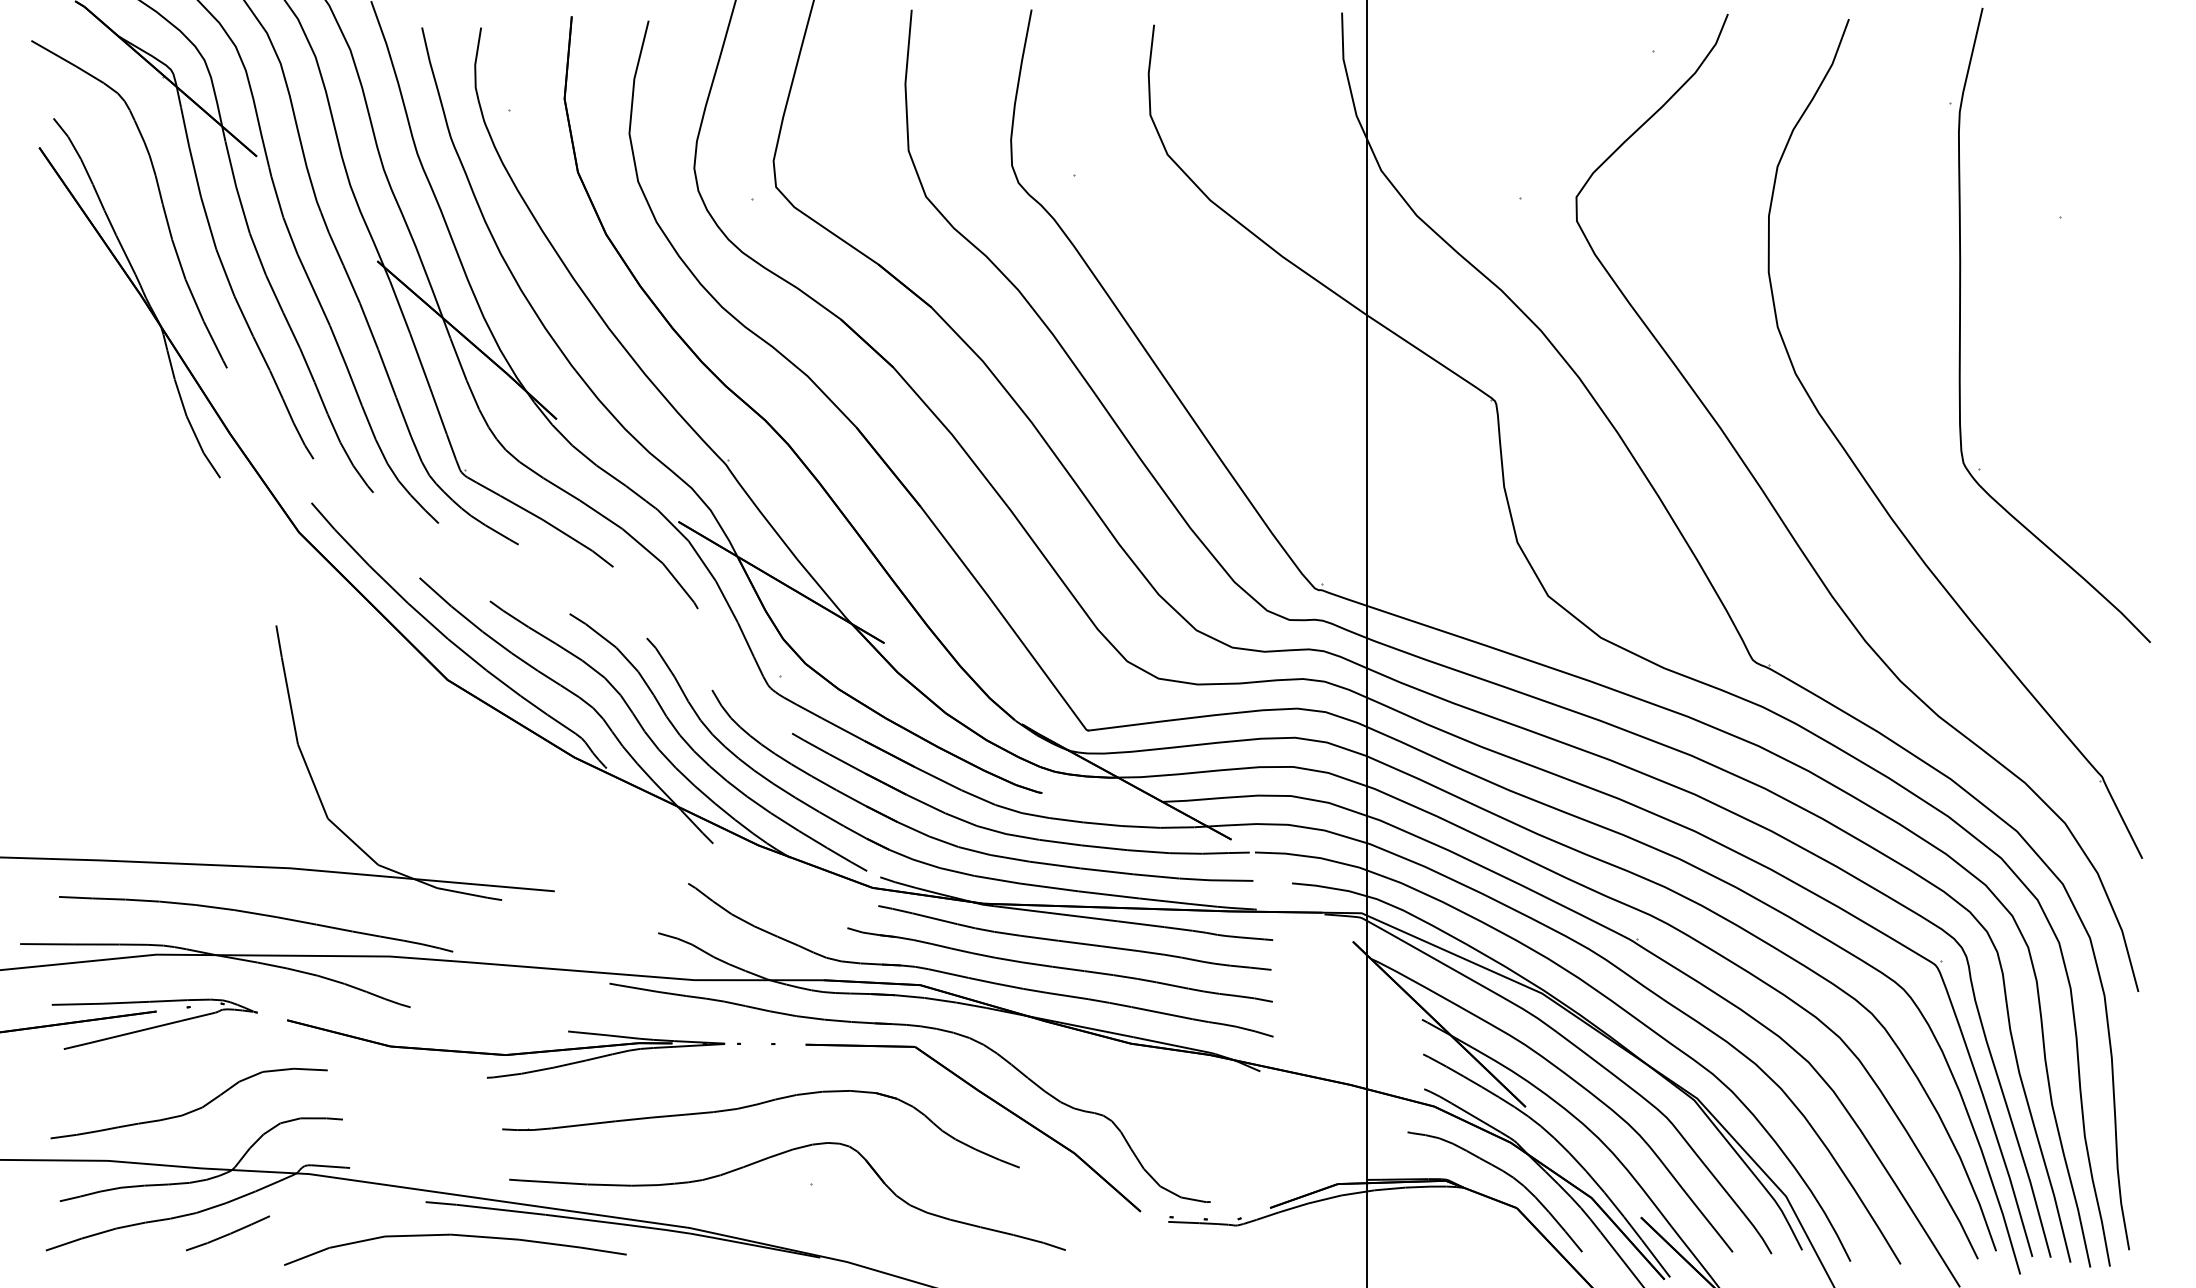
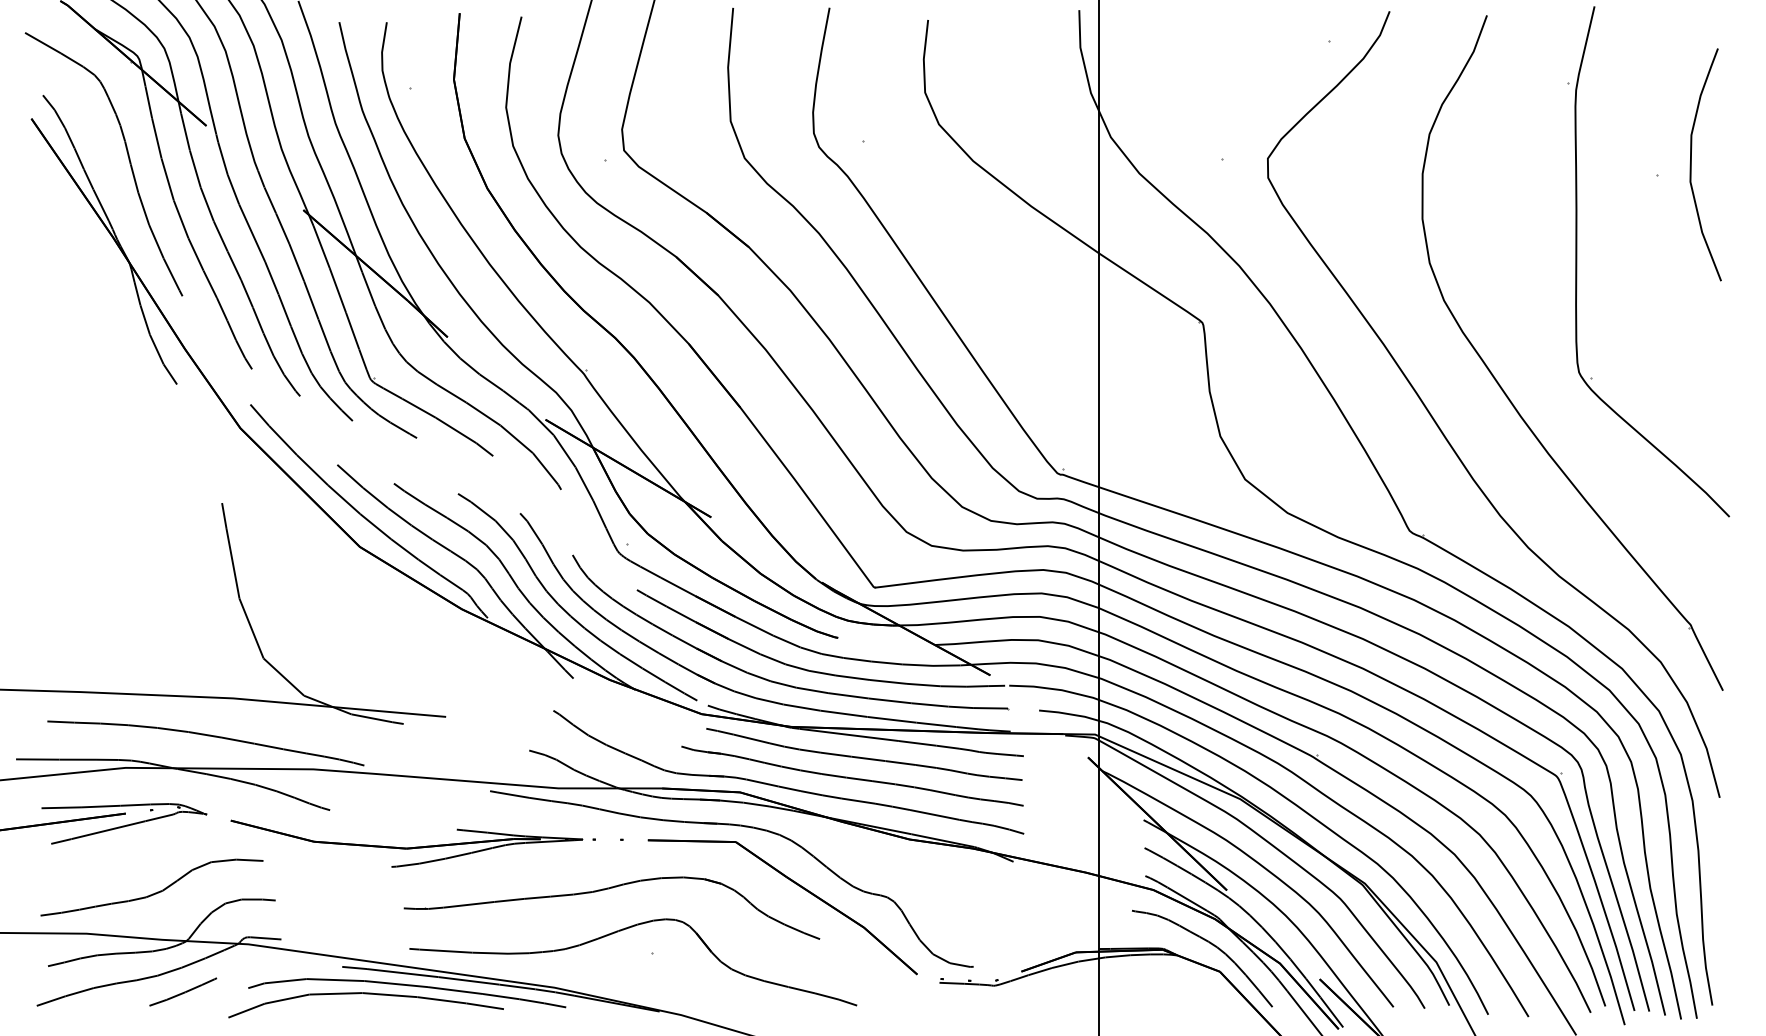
curve: (2103, 204) -> (1691, 164), added
curve: (506, 1226) -> (407, 986), added

